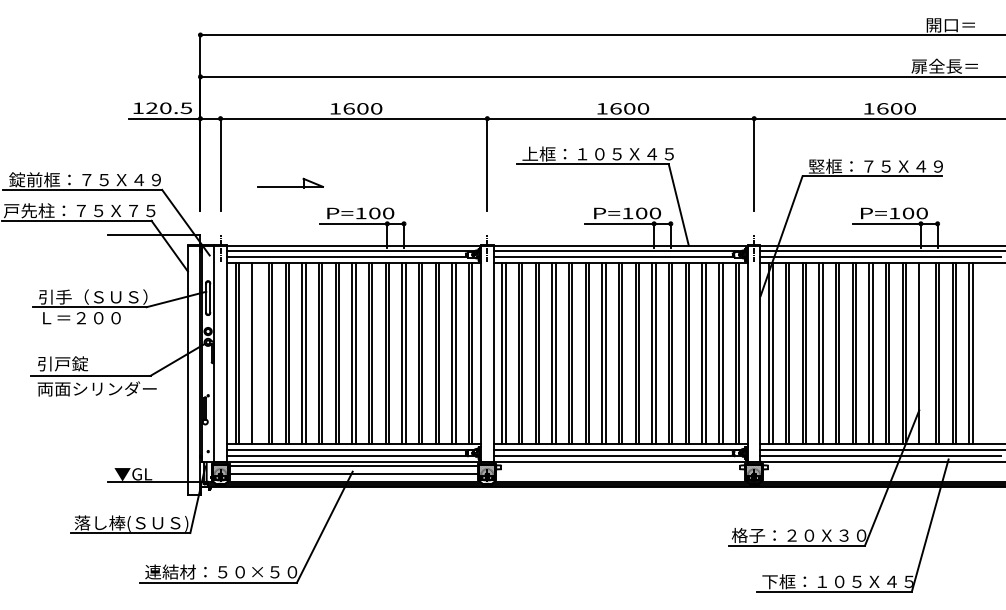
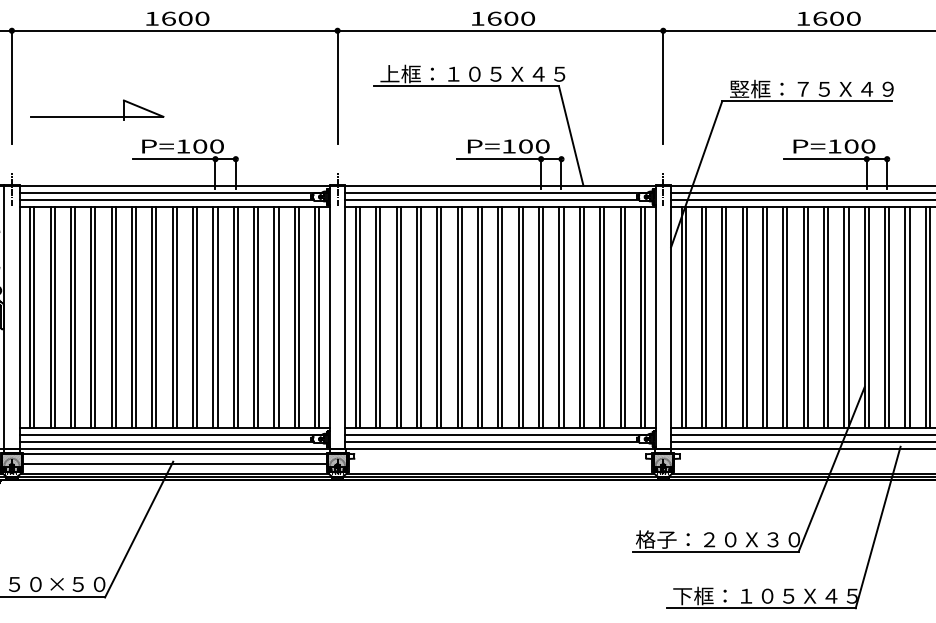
part: (290, 183) -> (97, 109), size x1.67
line: (255, 353) -> (54, 317), added
line: (922, 353) -> (868, 317), added

